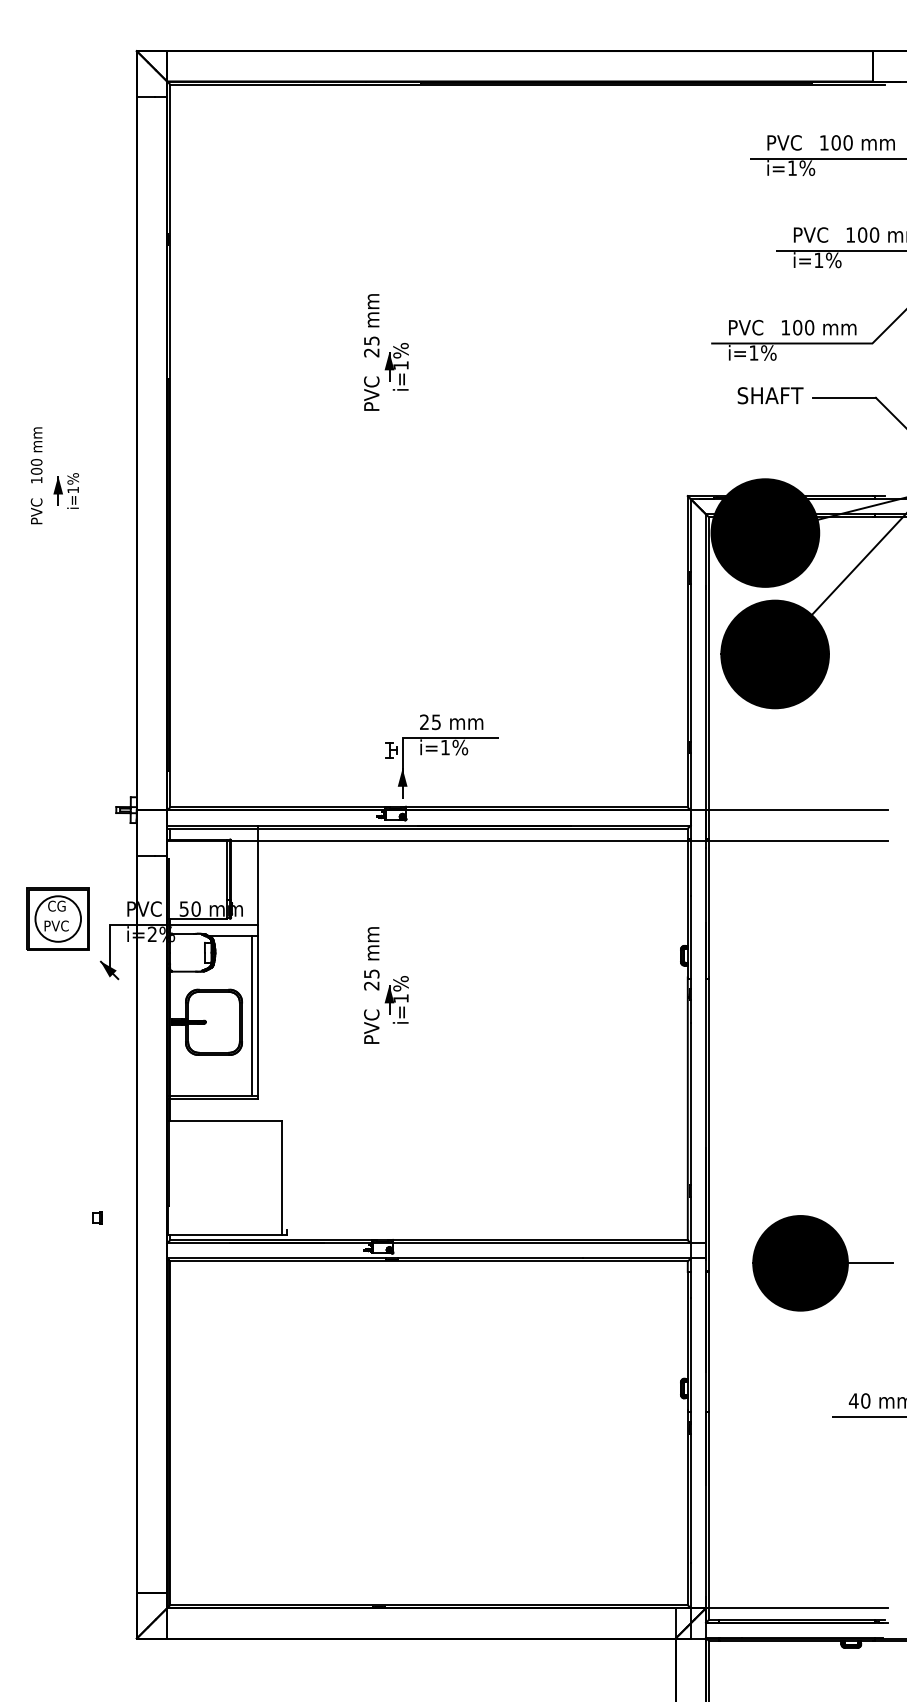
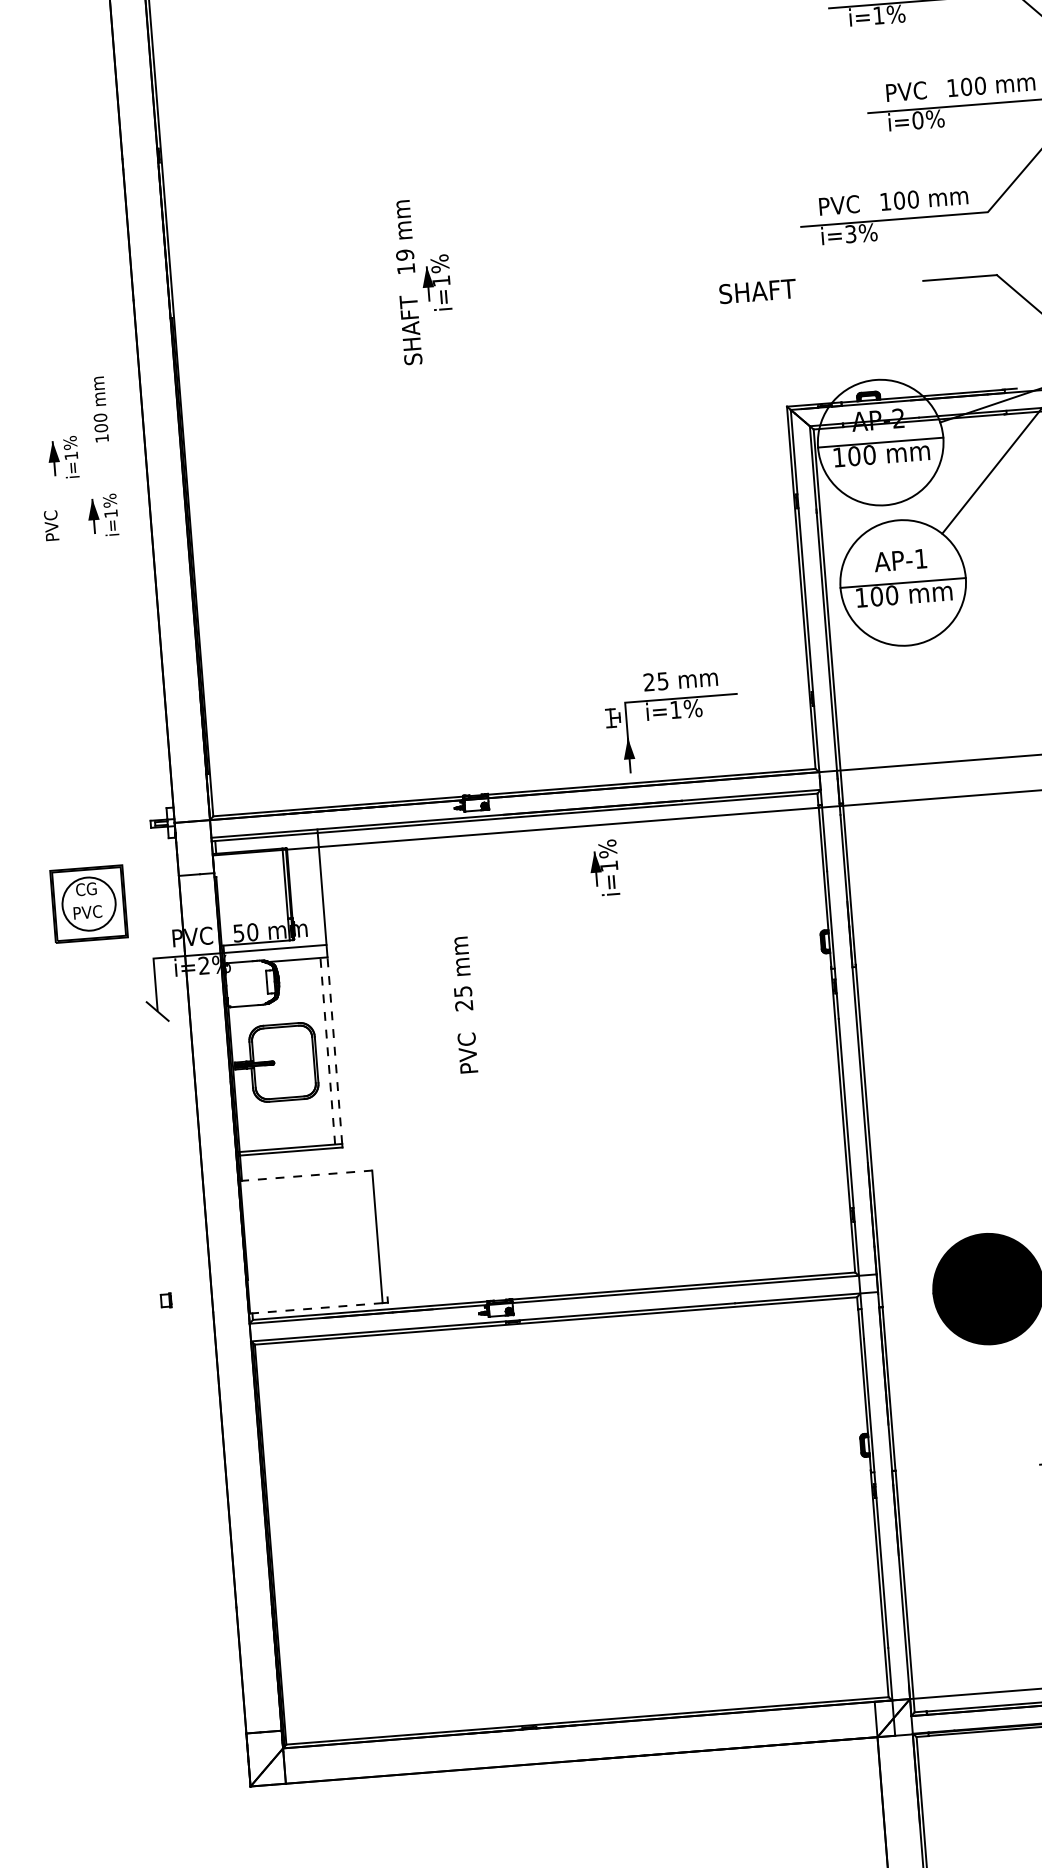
text: (818, 260) -> (917, 120), i=1% -> i=0%
text: (371, 346) -> (405, 261), 25 -> 19
text: (753, 352) -> (850, 233), i=1% -> i=3%
text: (770, 395) -> (757, 291), moved
text: (371, 405) -> (410, 330), PVC -> SHAFT
text: (36, 455) -> (99, 409), moved
text: (36, 511) -> (51, 525), moved
fill: (765, 532) -> (880, 441), removed
part: (95, 542) -> (102, 514), added
fill: (774, 654) -> (902, 583), removed
part: (441, 756) -> (672, 720), moved
part: (57, 918) -> (88, 903), moved
fill: (108, 969) -> (156, 1010), removed
part: (396, 999) -> (604, 867), moved
line: (252, 1015) -> (328, 1050), solid -> dashed
line: (258, 1015) -> (335, 1050), solid -> dashed
line: (225, 1120) -> (306, 1175), solid -> dashed
line: (225, 1234) -> (316, 1308), solid -> dashed

